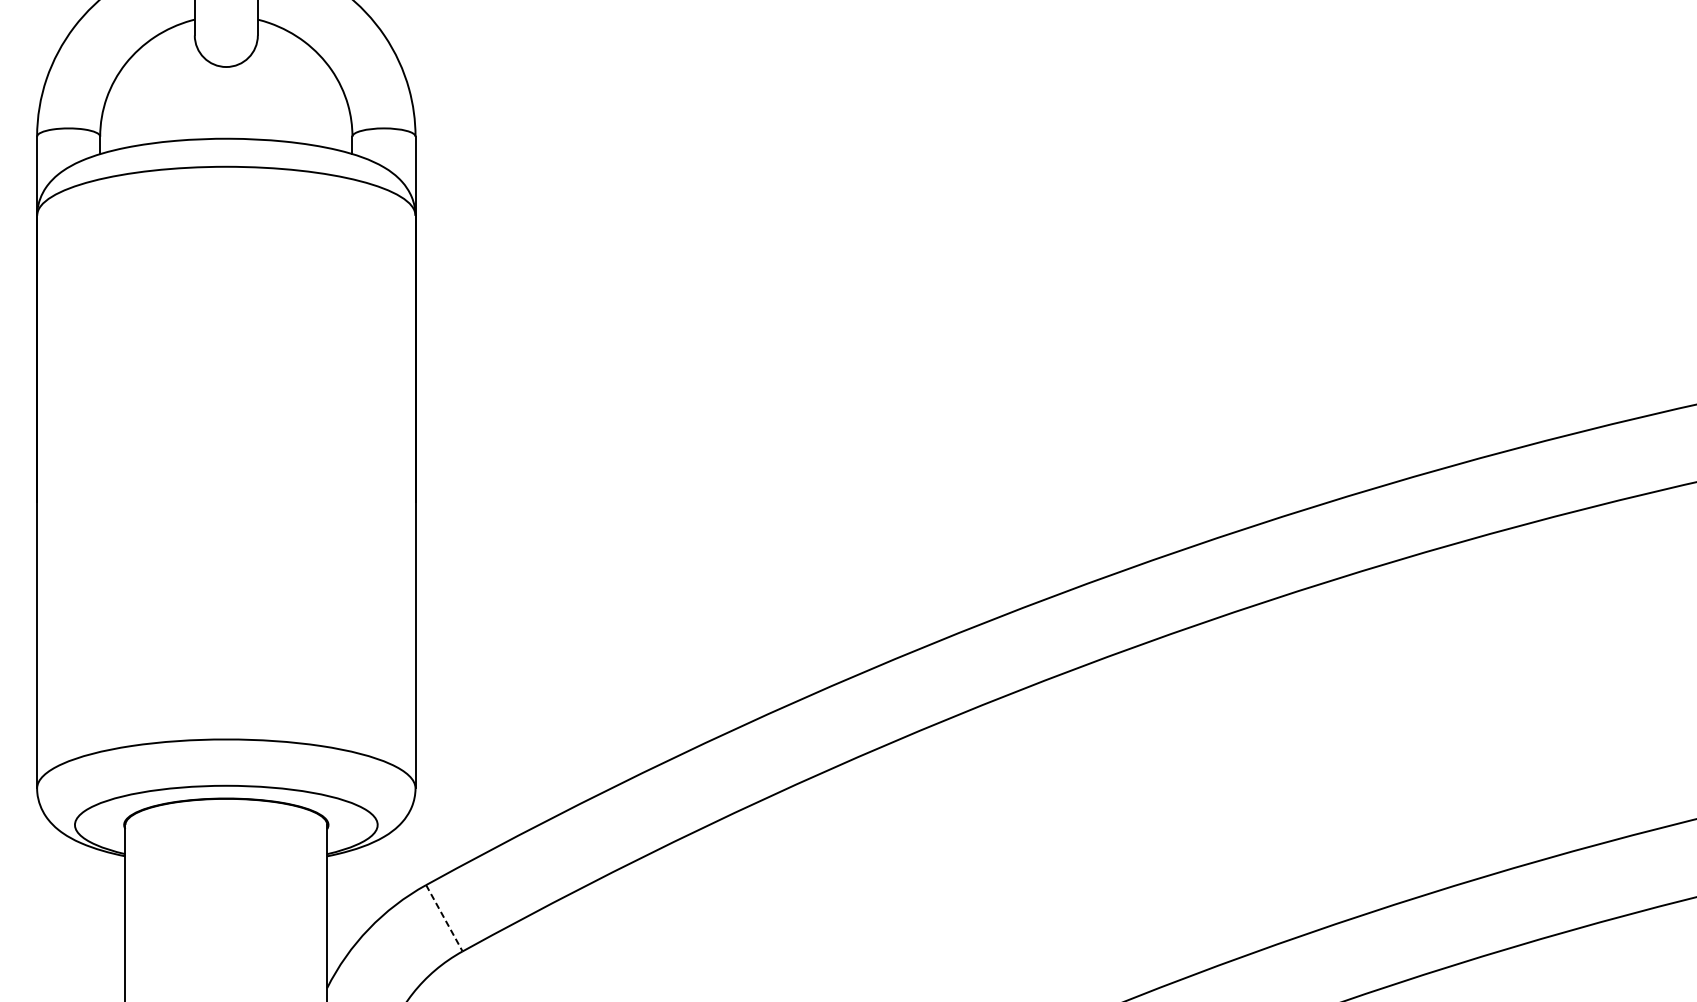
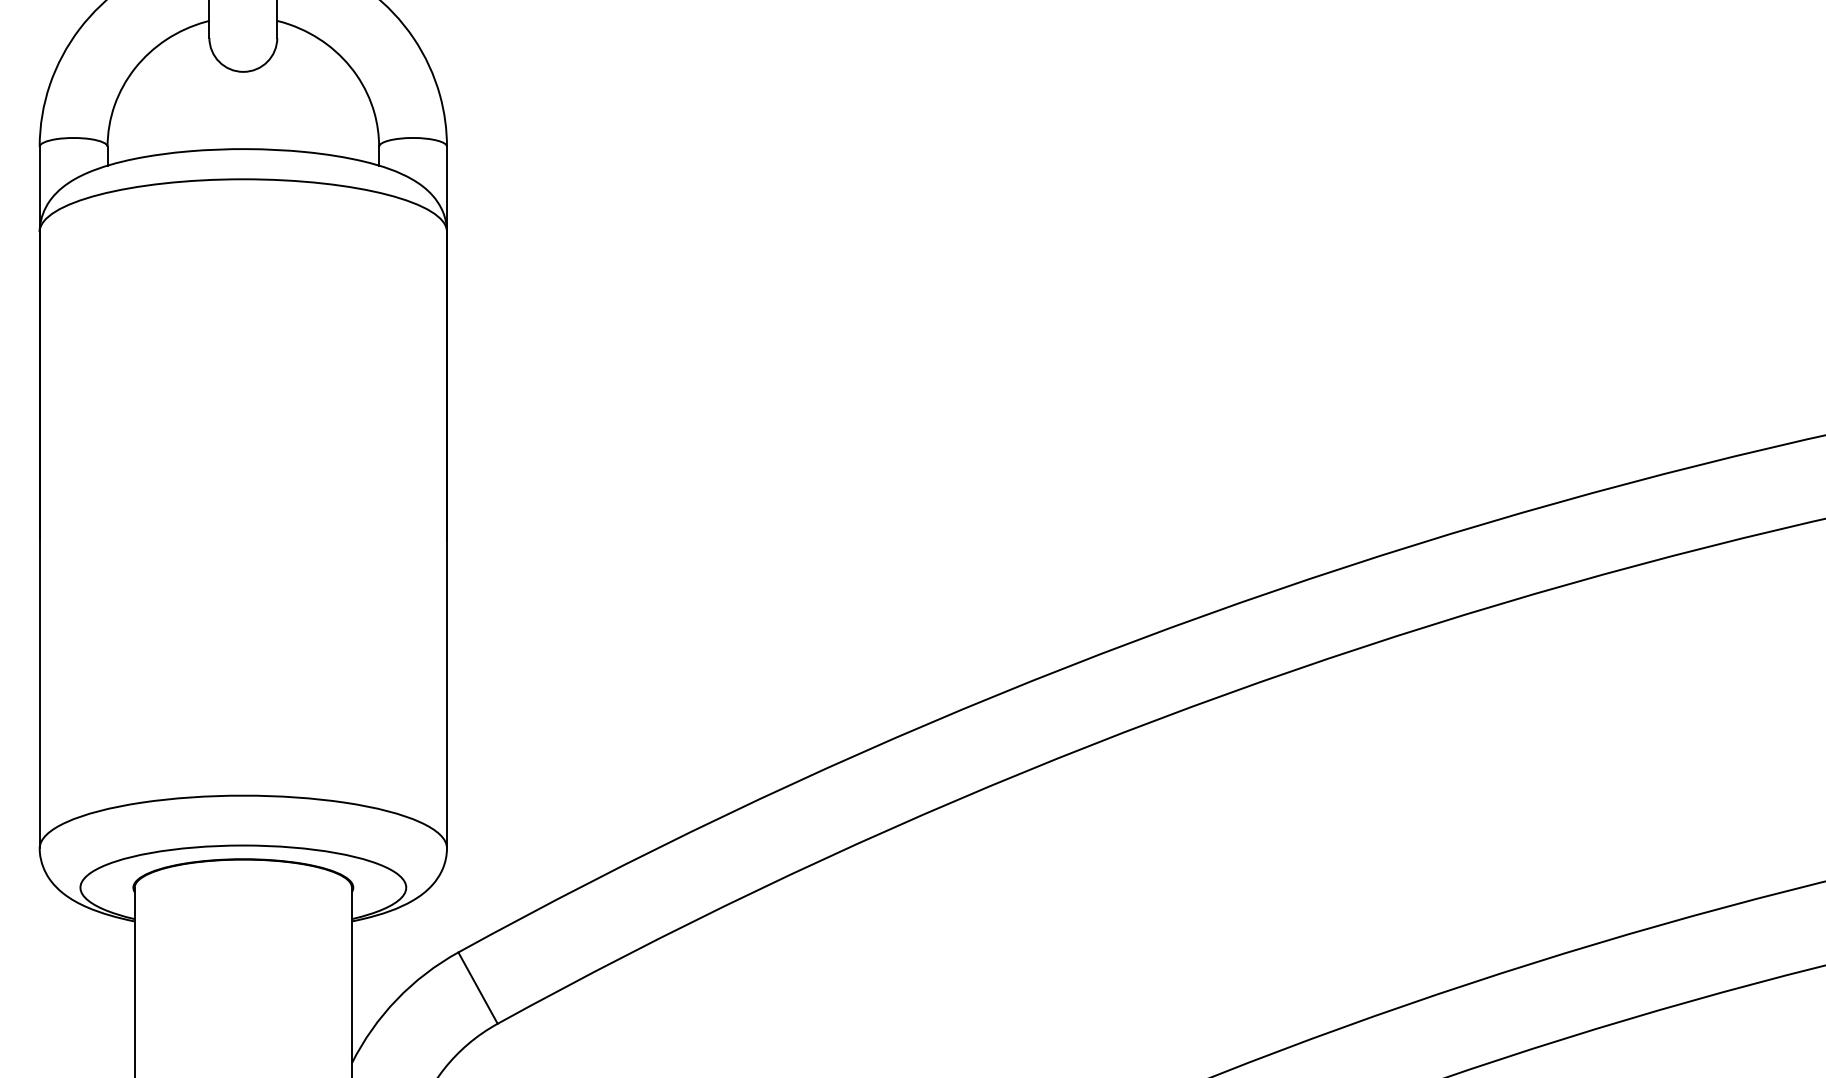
line: (444, 918) -> (478, 988), dashed -> solid

